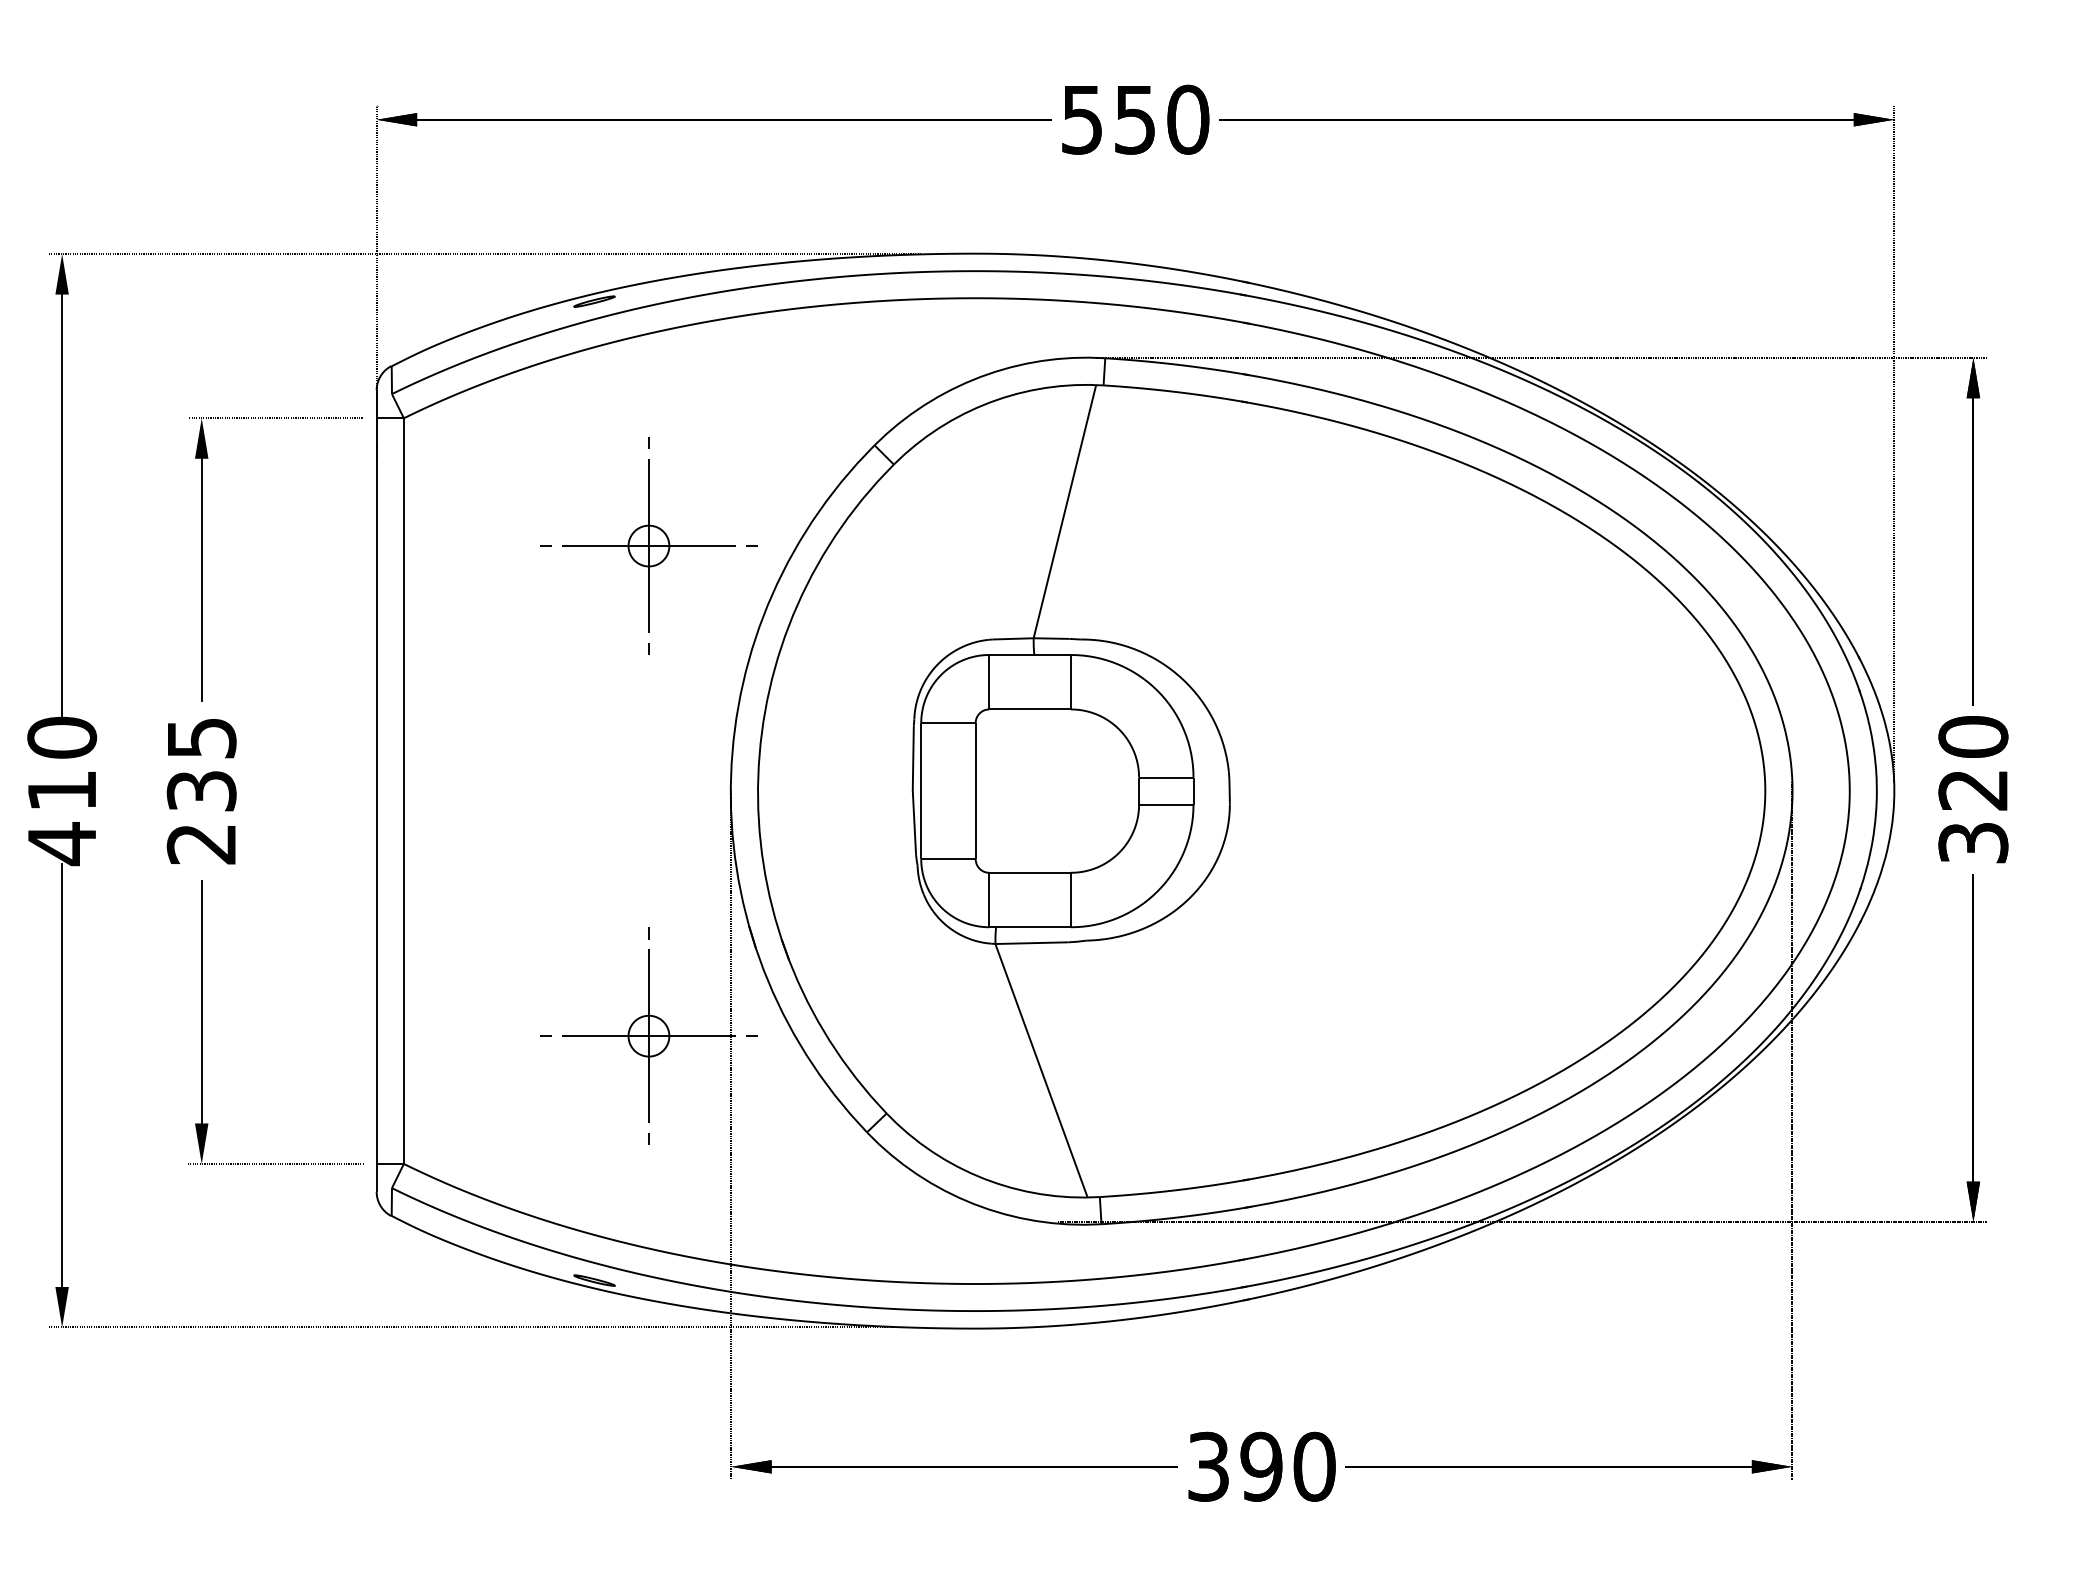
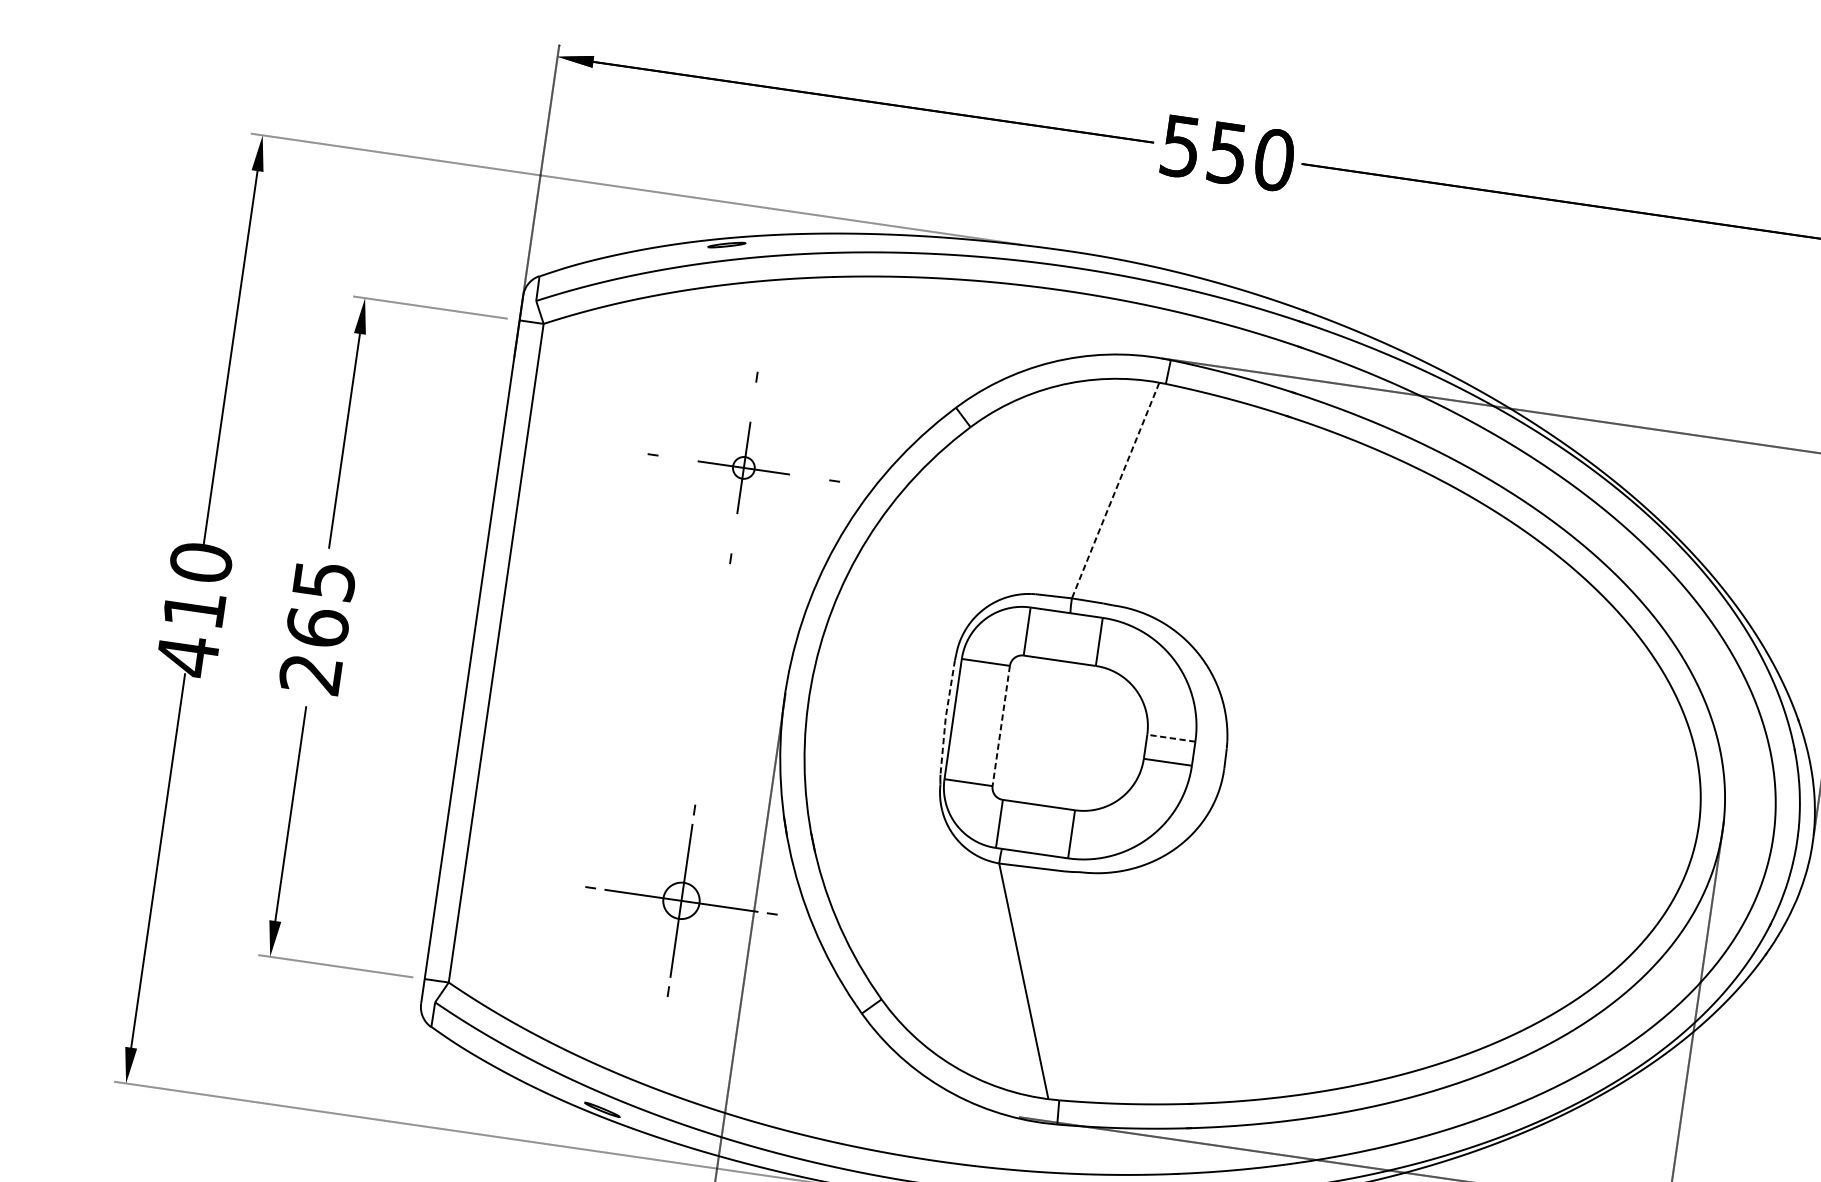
line: (1064, 512) -> (1115, 491), solid -> dashed
part: (648, 545) -> (743, 467), size x0.6
line: (1165, 777) -> (1170, 738), solid -> dashed
text: (201, 790) -> (317, 626), 235 -> 265
line: (912, 790) -> (945, 717), solid -> dashed
line: (975, 791) -> (1001, 726), solid -> dashed

